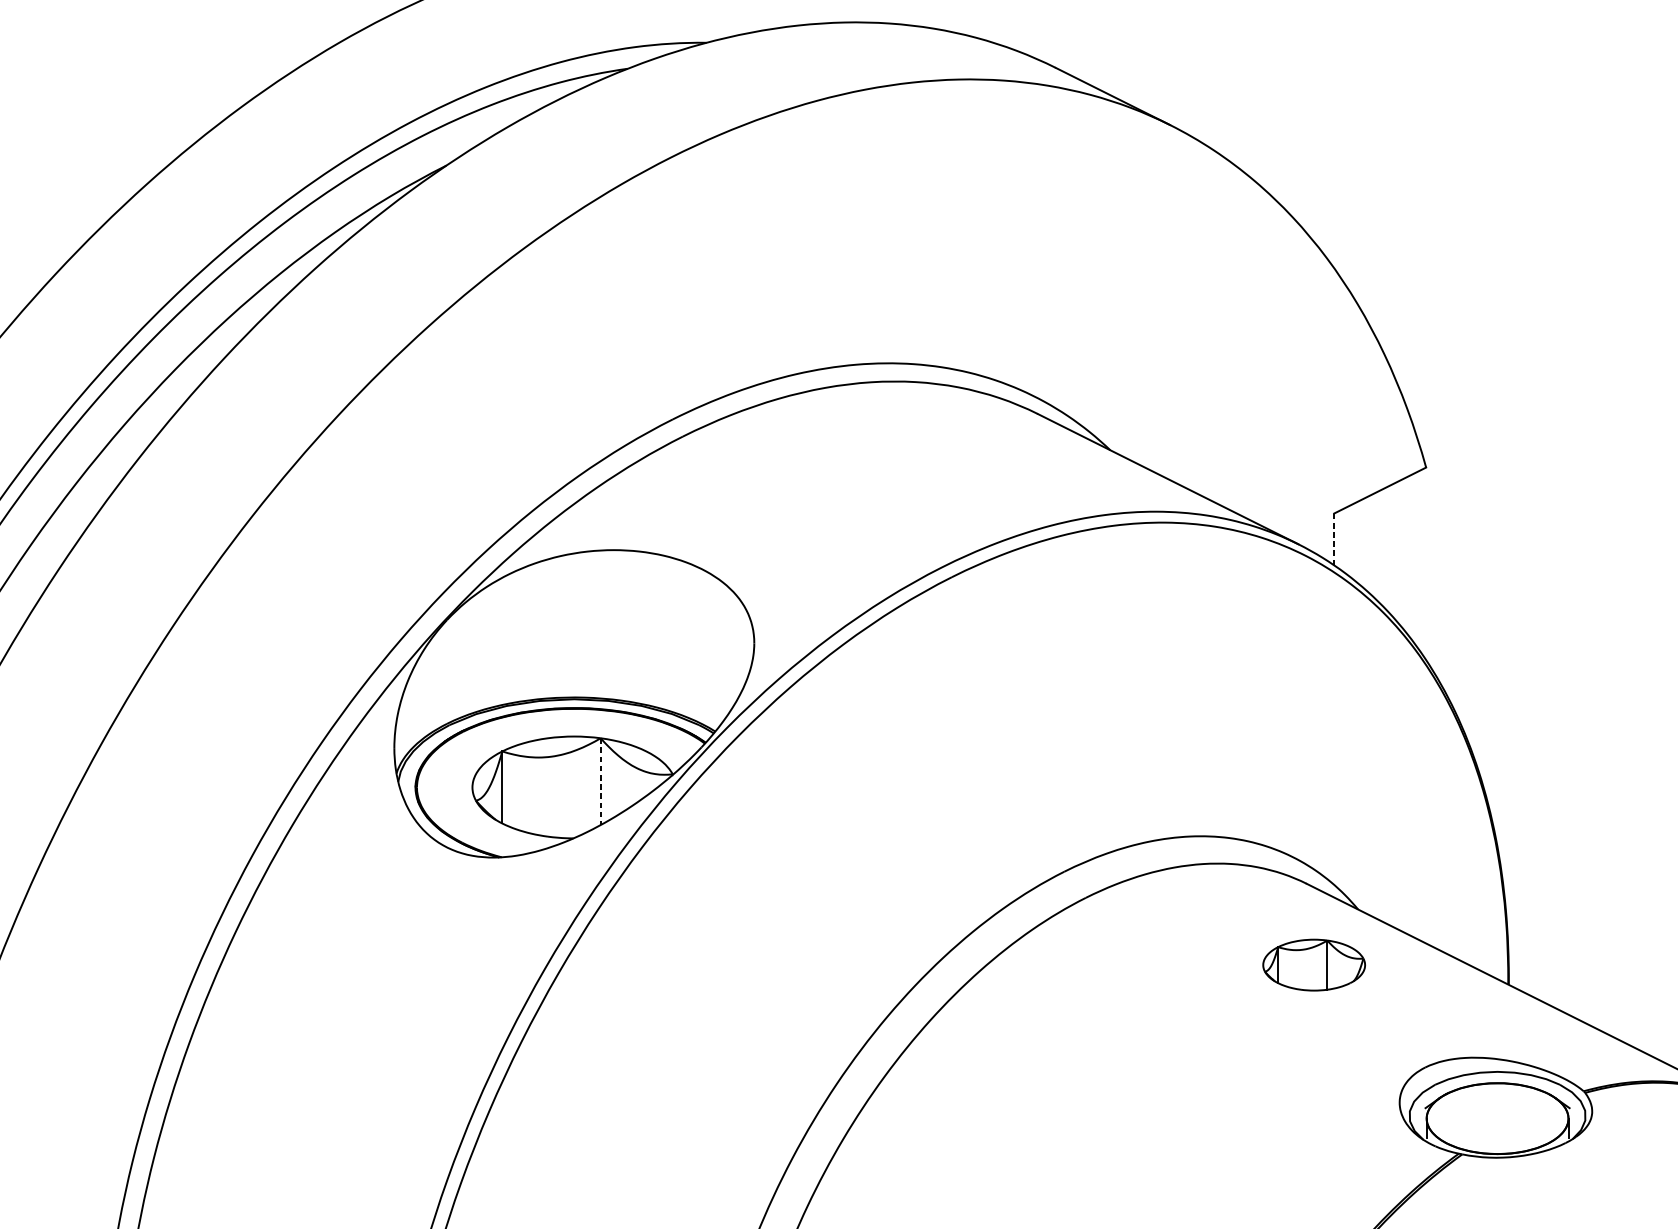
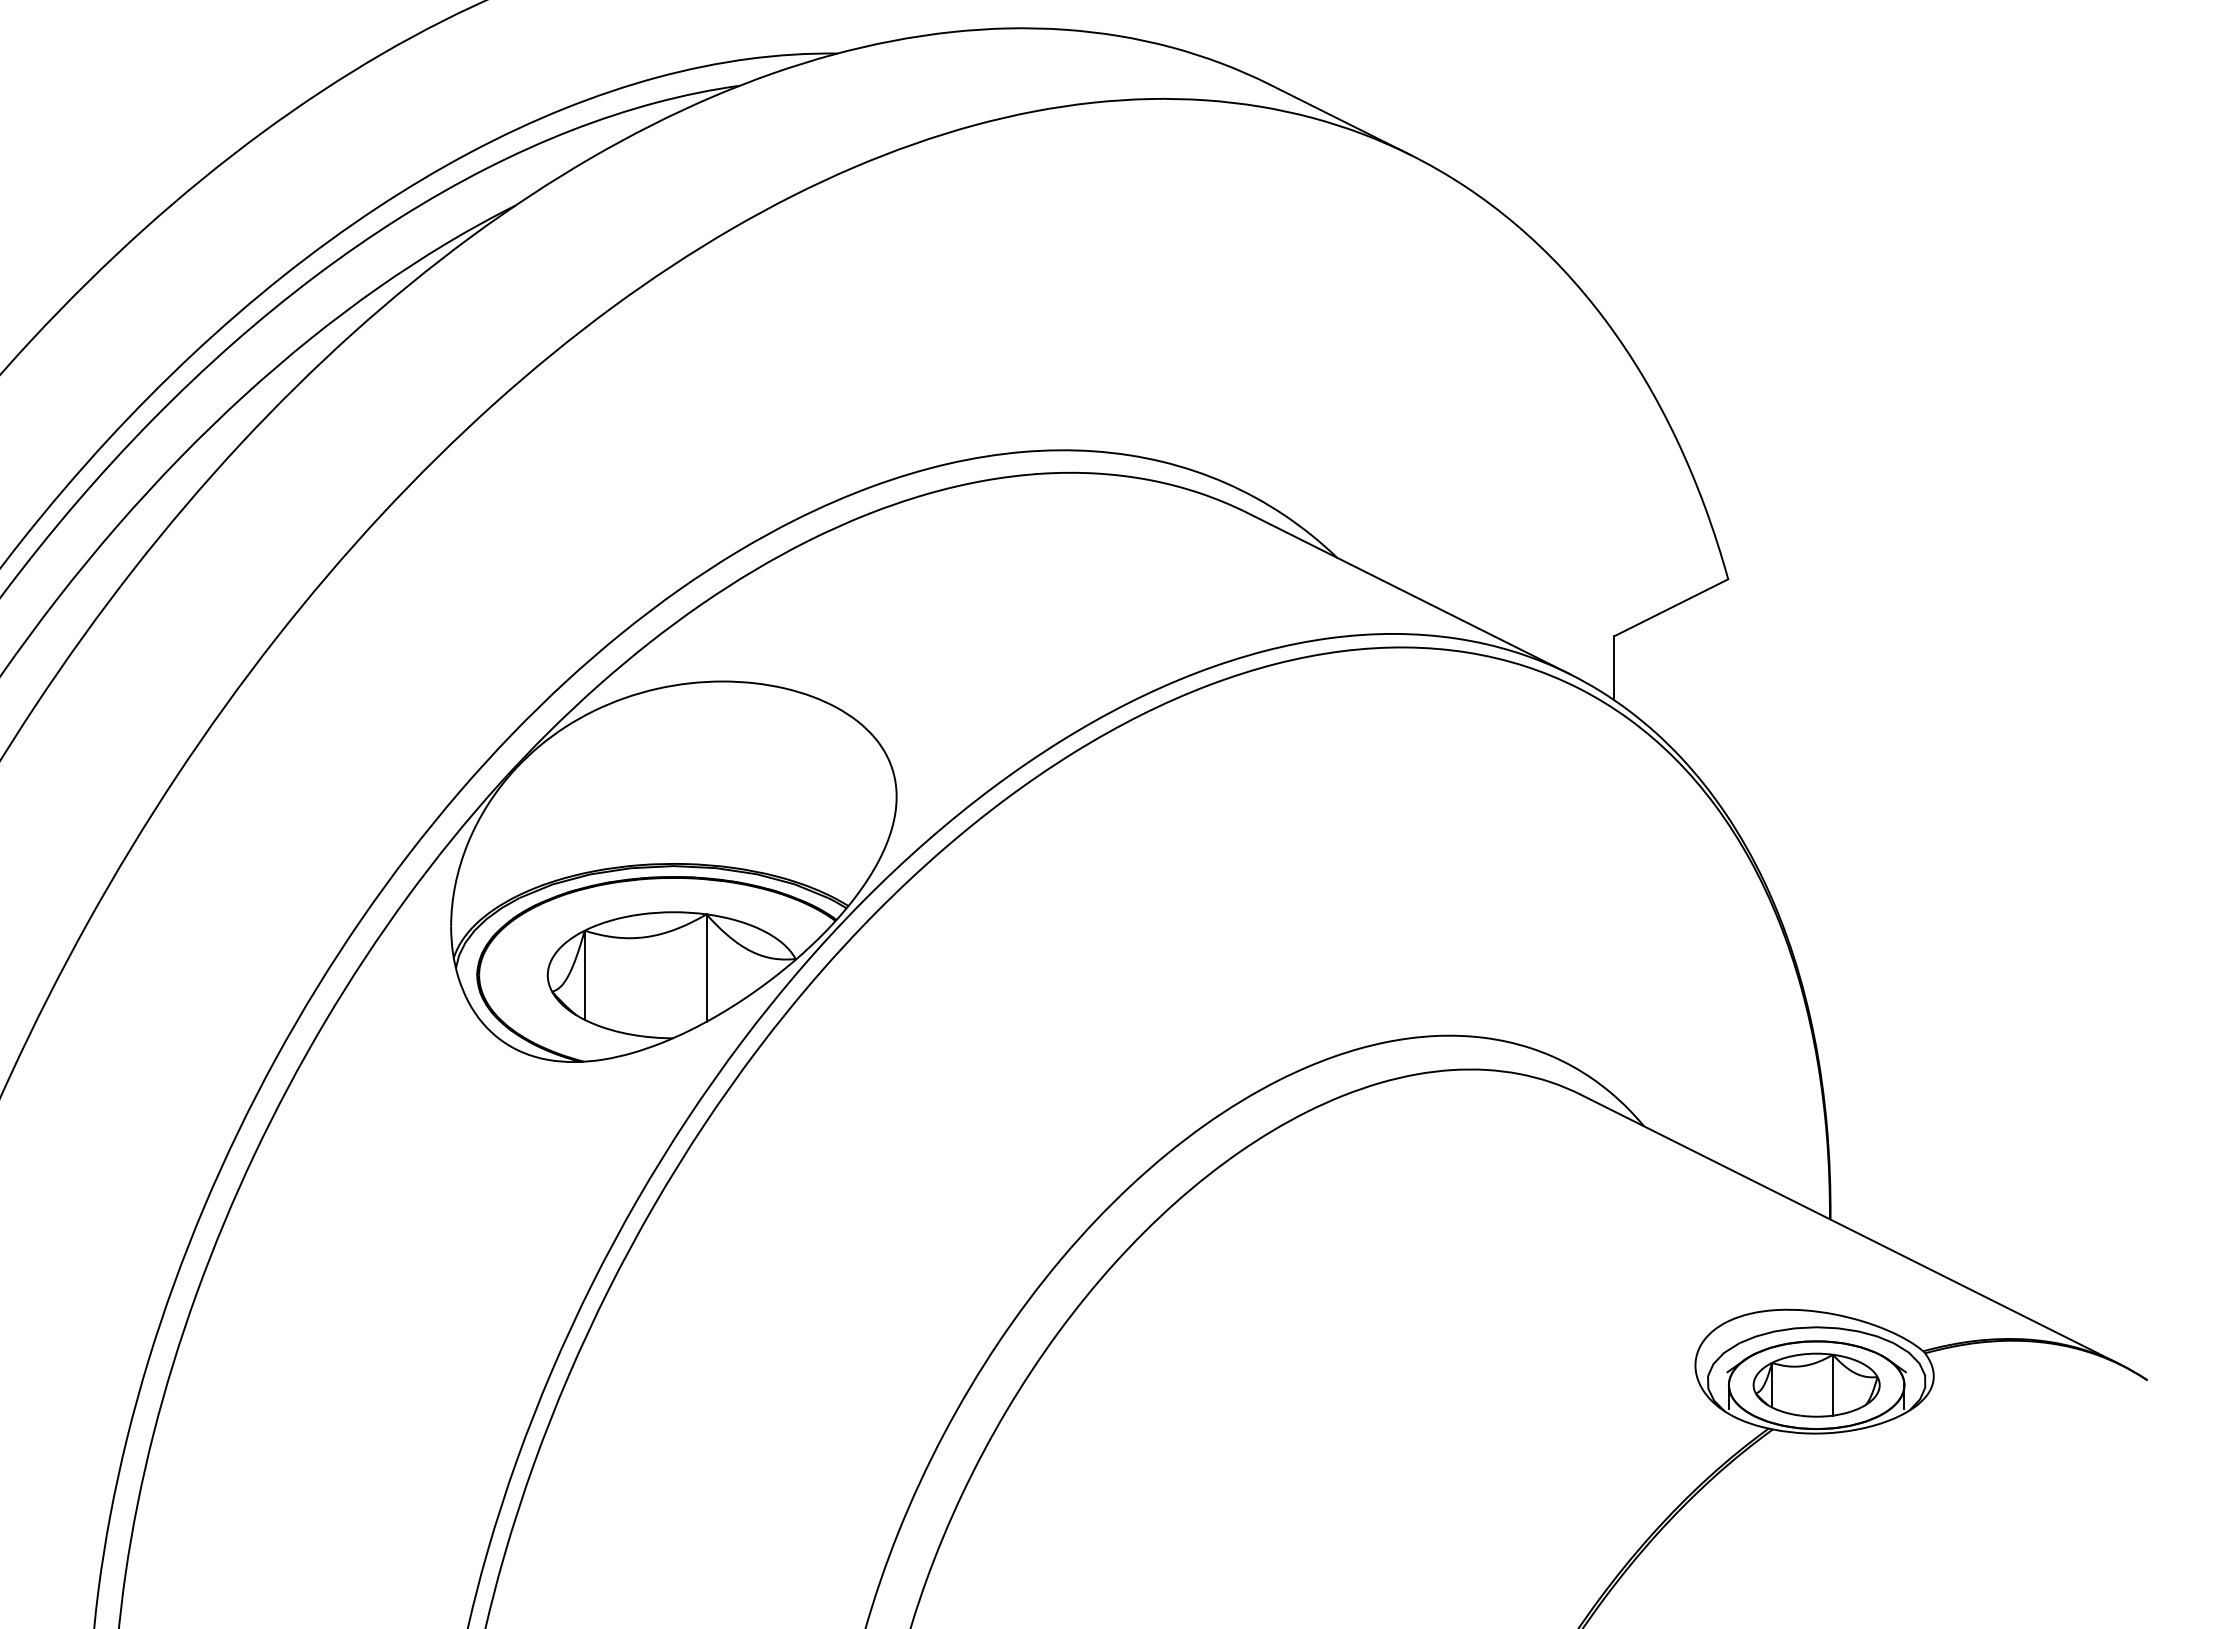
line: (1334, 538) -> (1614, 667), dashed -> solid
line: (600, 781) -> (706, 968), dashed -> solid
part: (1314, 964) -> (1816, 1384), moved

